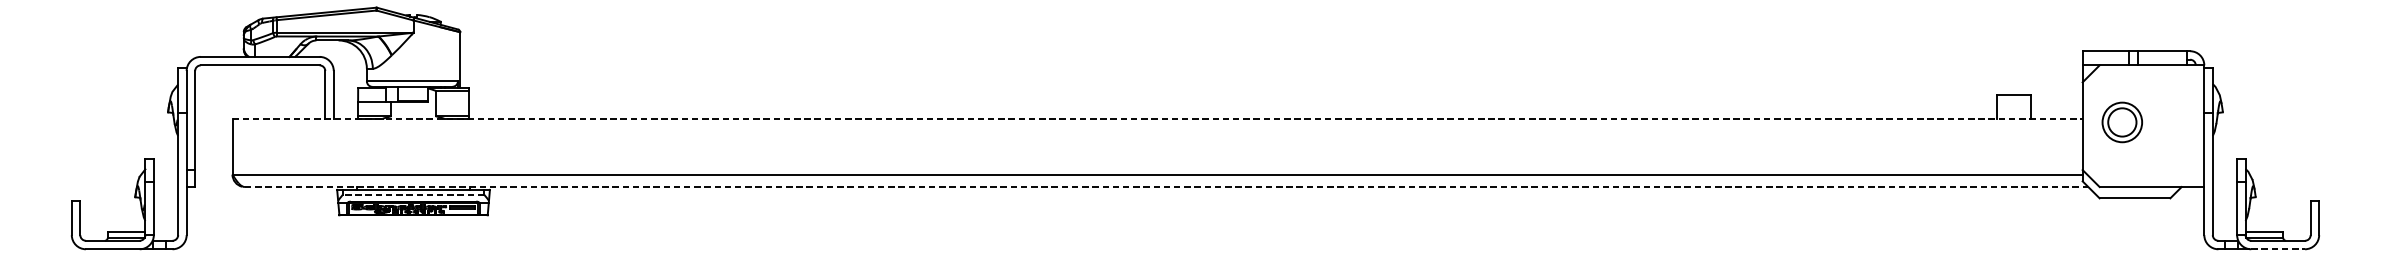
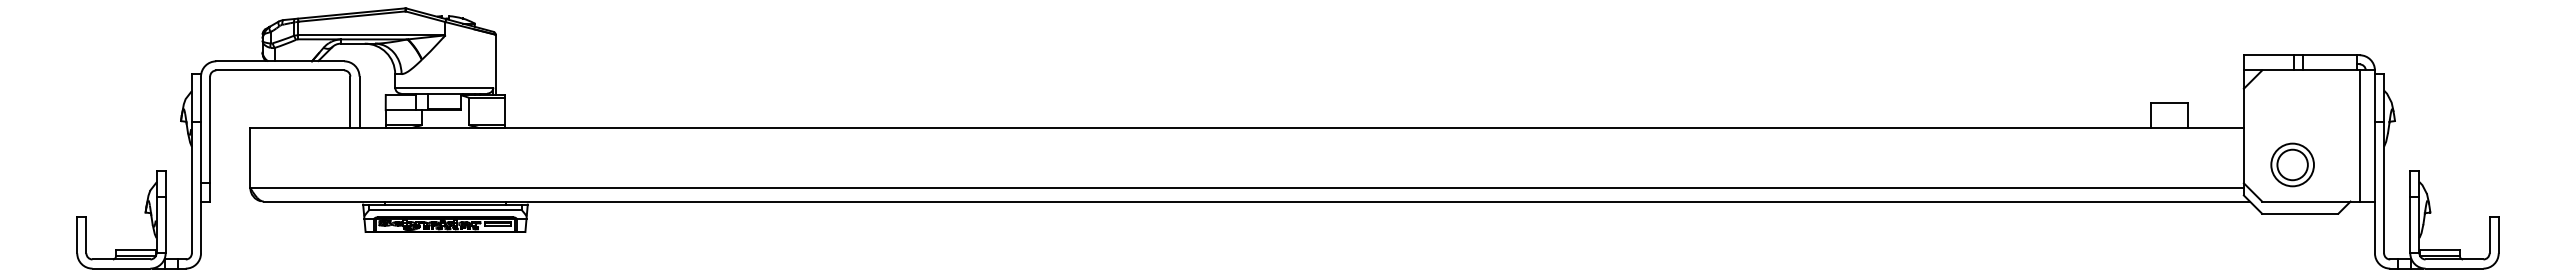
line: (1157, 119) -> (1247, 128), dashed -> solid
part: (2122, 122) -> (2292, 164), moved
line: (2189, 125) -> (2359, 135), added
line: (1167, 186) -> (1257, 201), dashed -> solid
line: (412, 194) -> (444, 209), dashed -> solid
line: (2278, 249) -> (2454, 268), dashed -> solid

